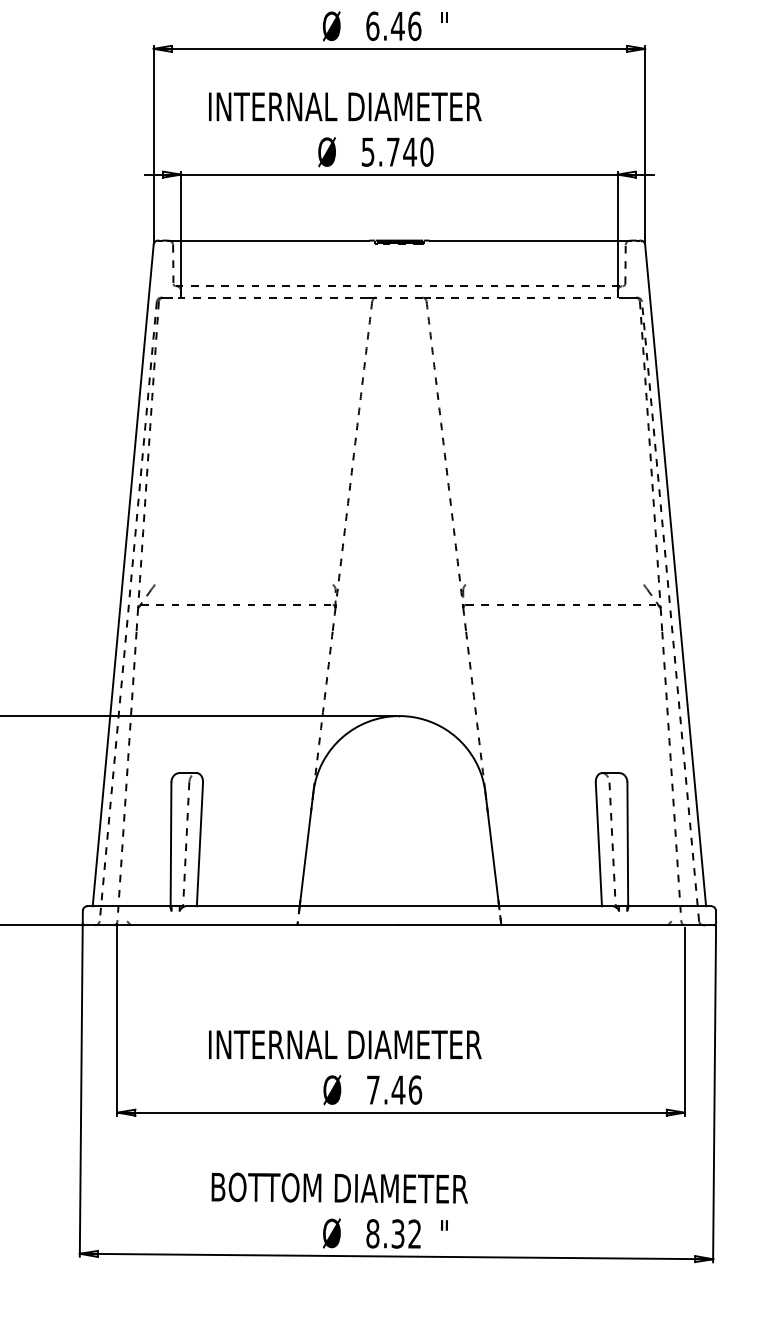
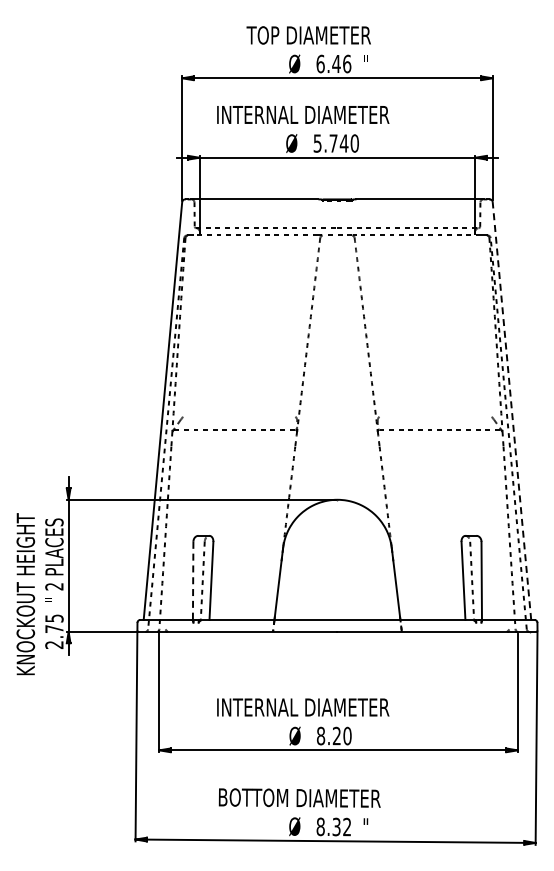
line: (674, 574) -> (511, 410), solid -> dashed
line: (171, 845) -> (193, 581), solid -> dashed
text: (394, 1089) -> (334, 735), 7.46 -> 8.20

